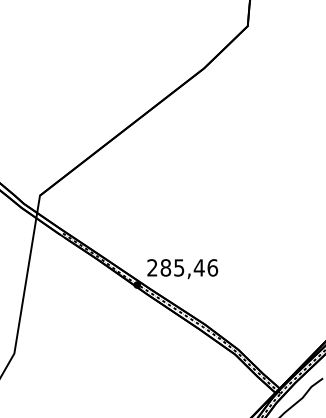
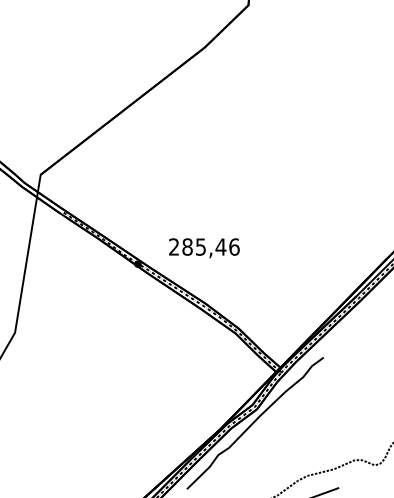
text: (182, 269) -> (204, 248), moved

